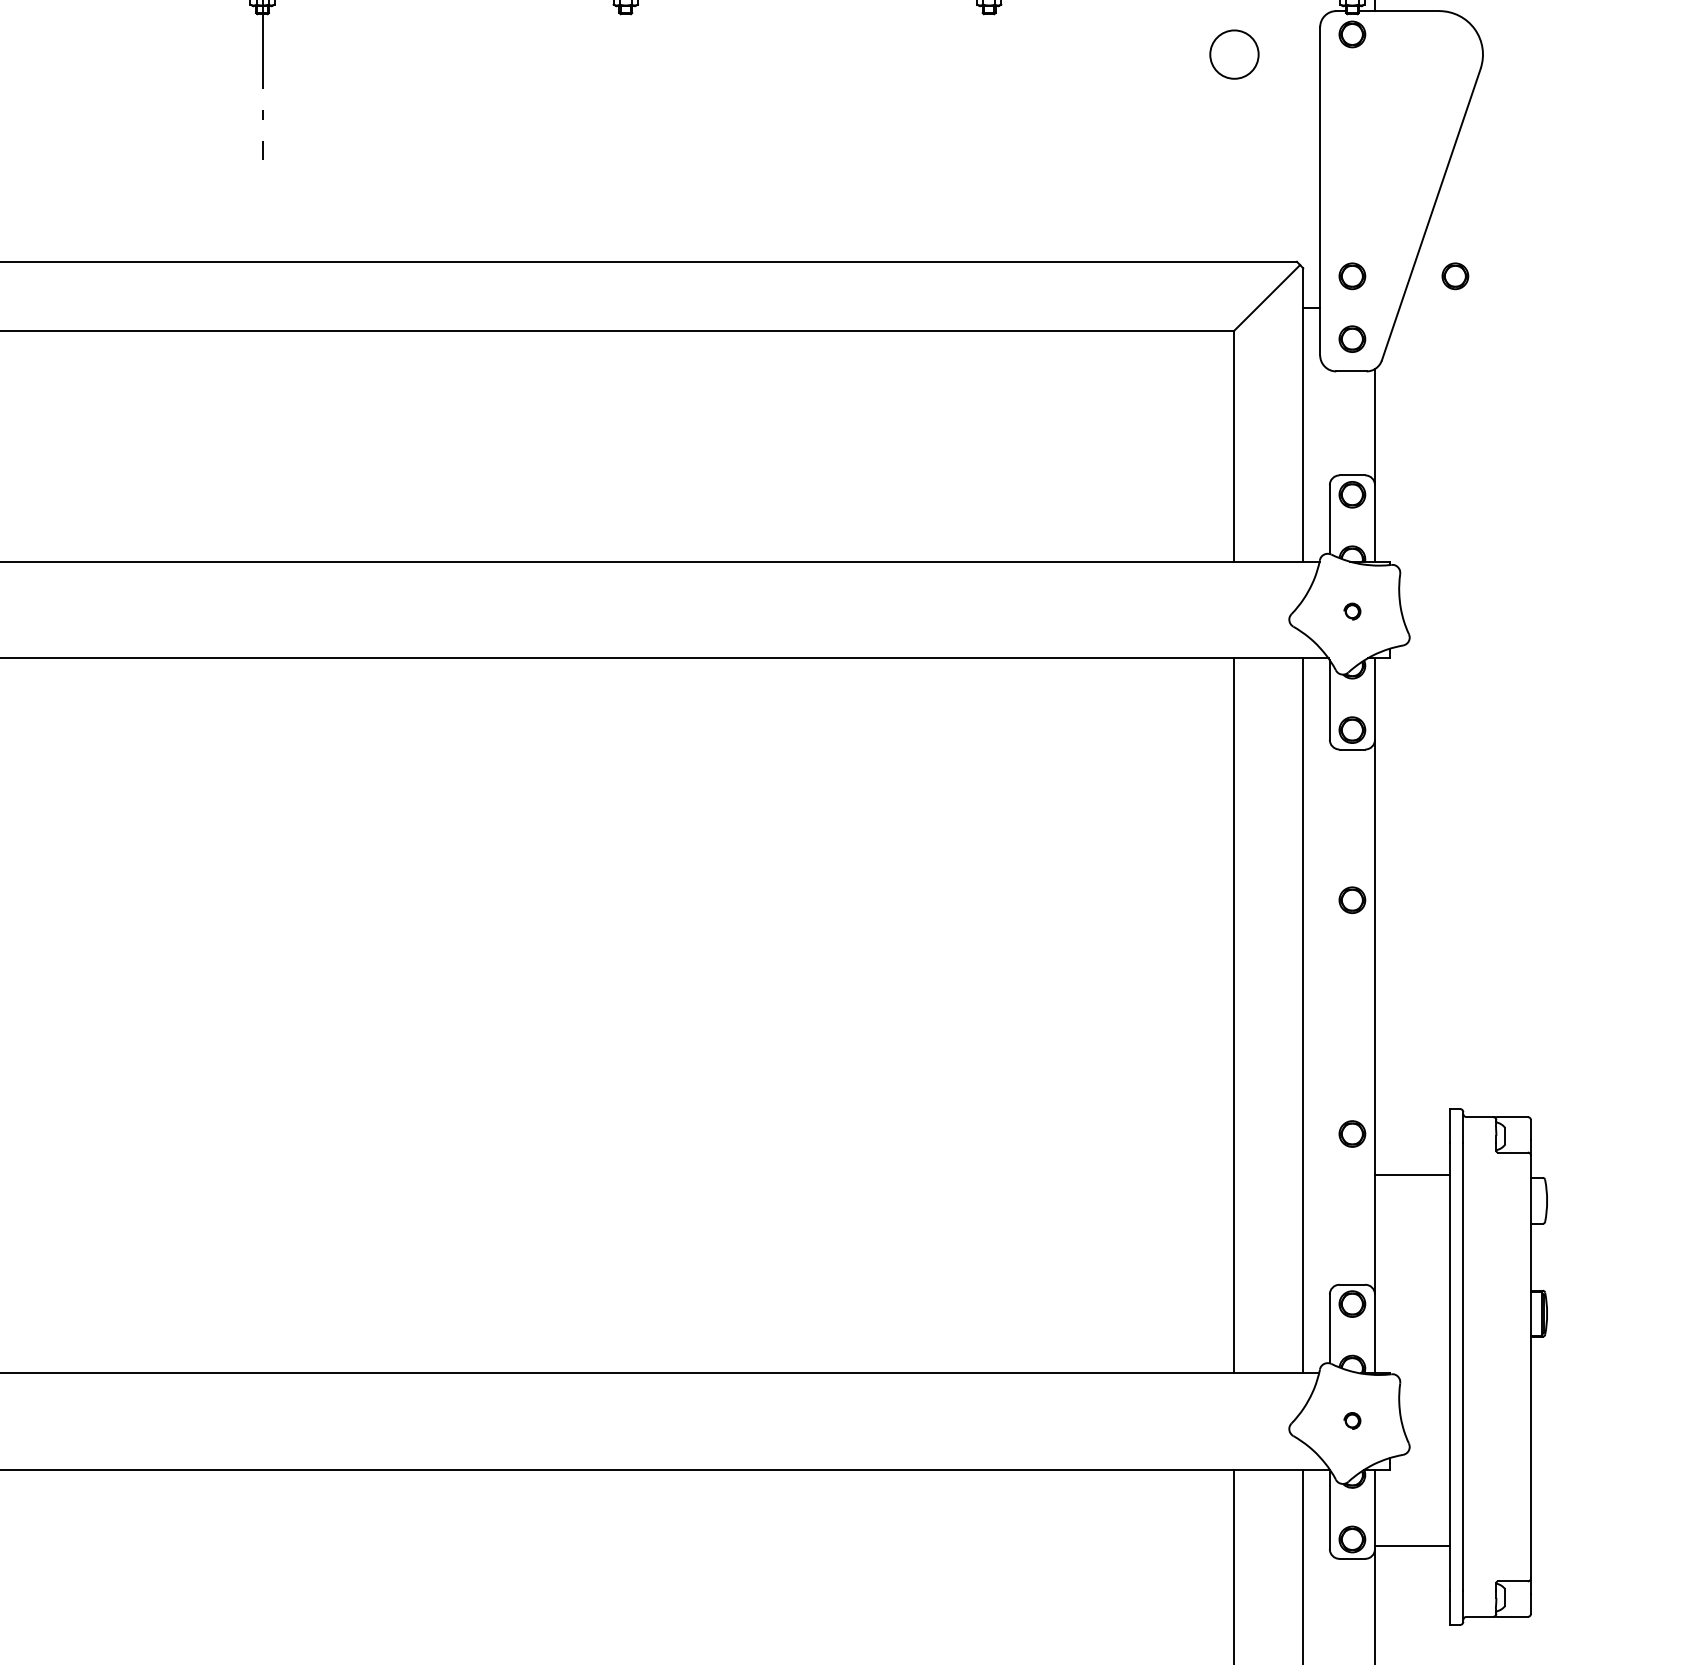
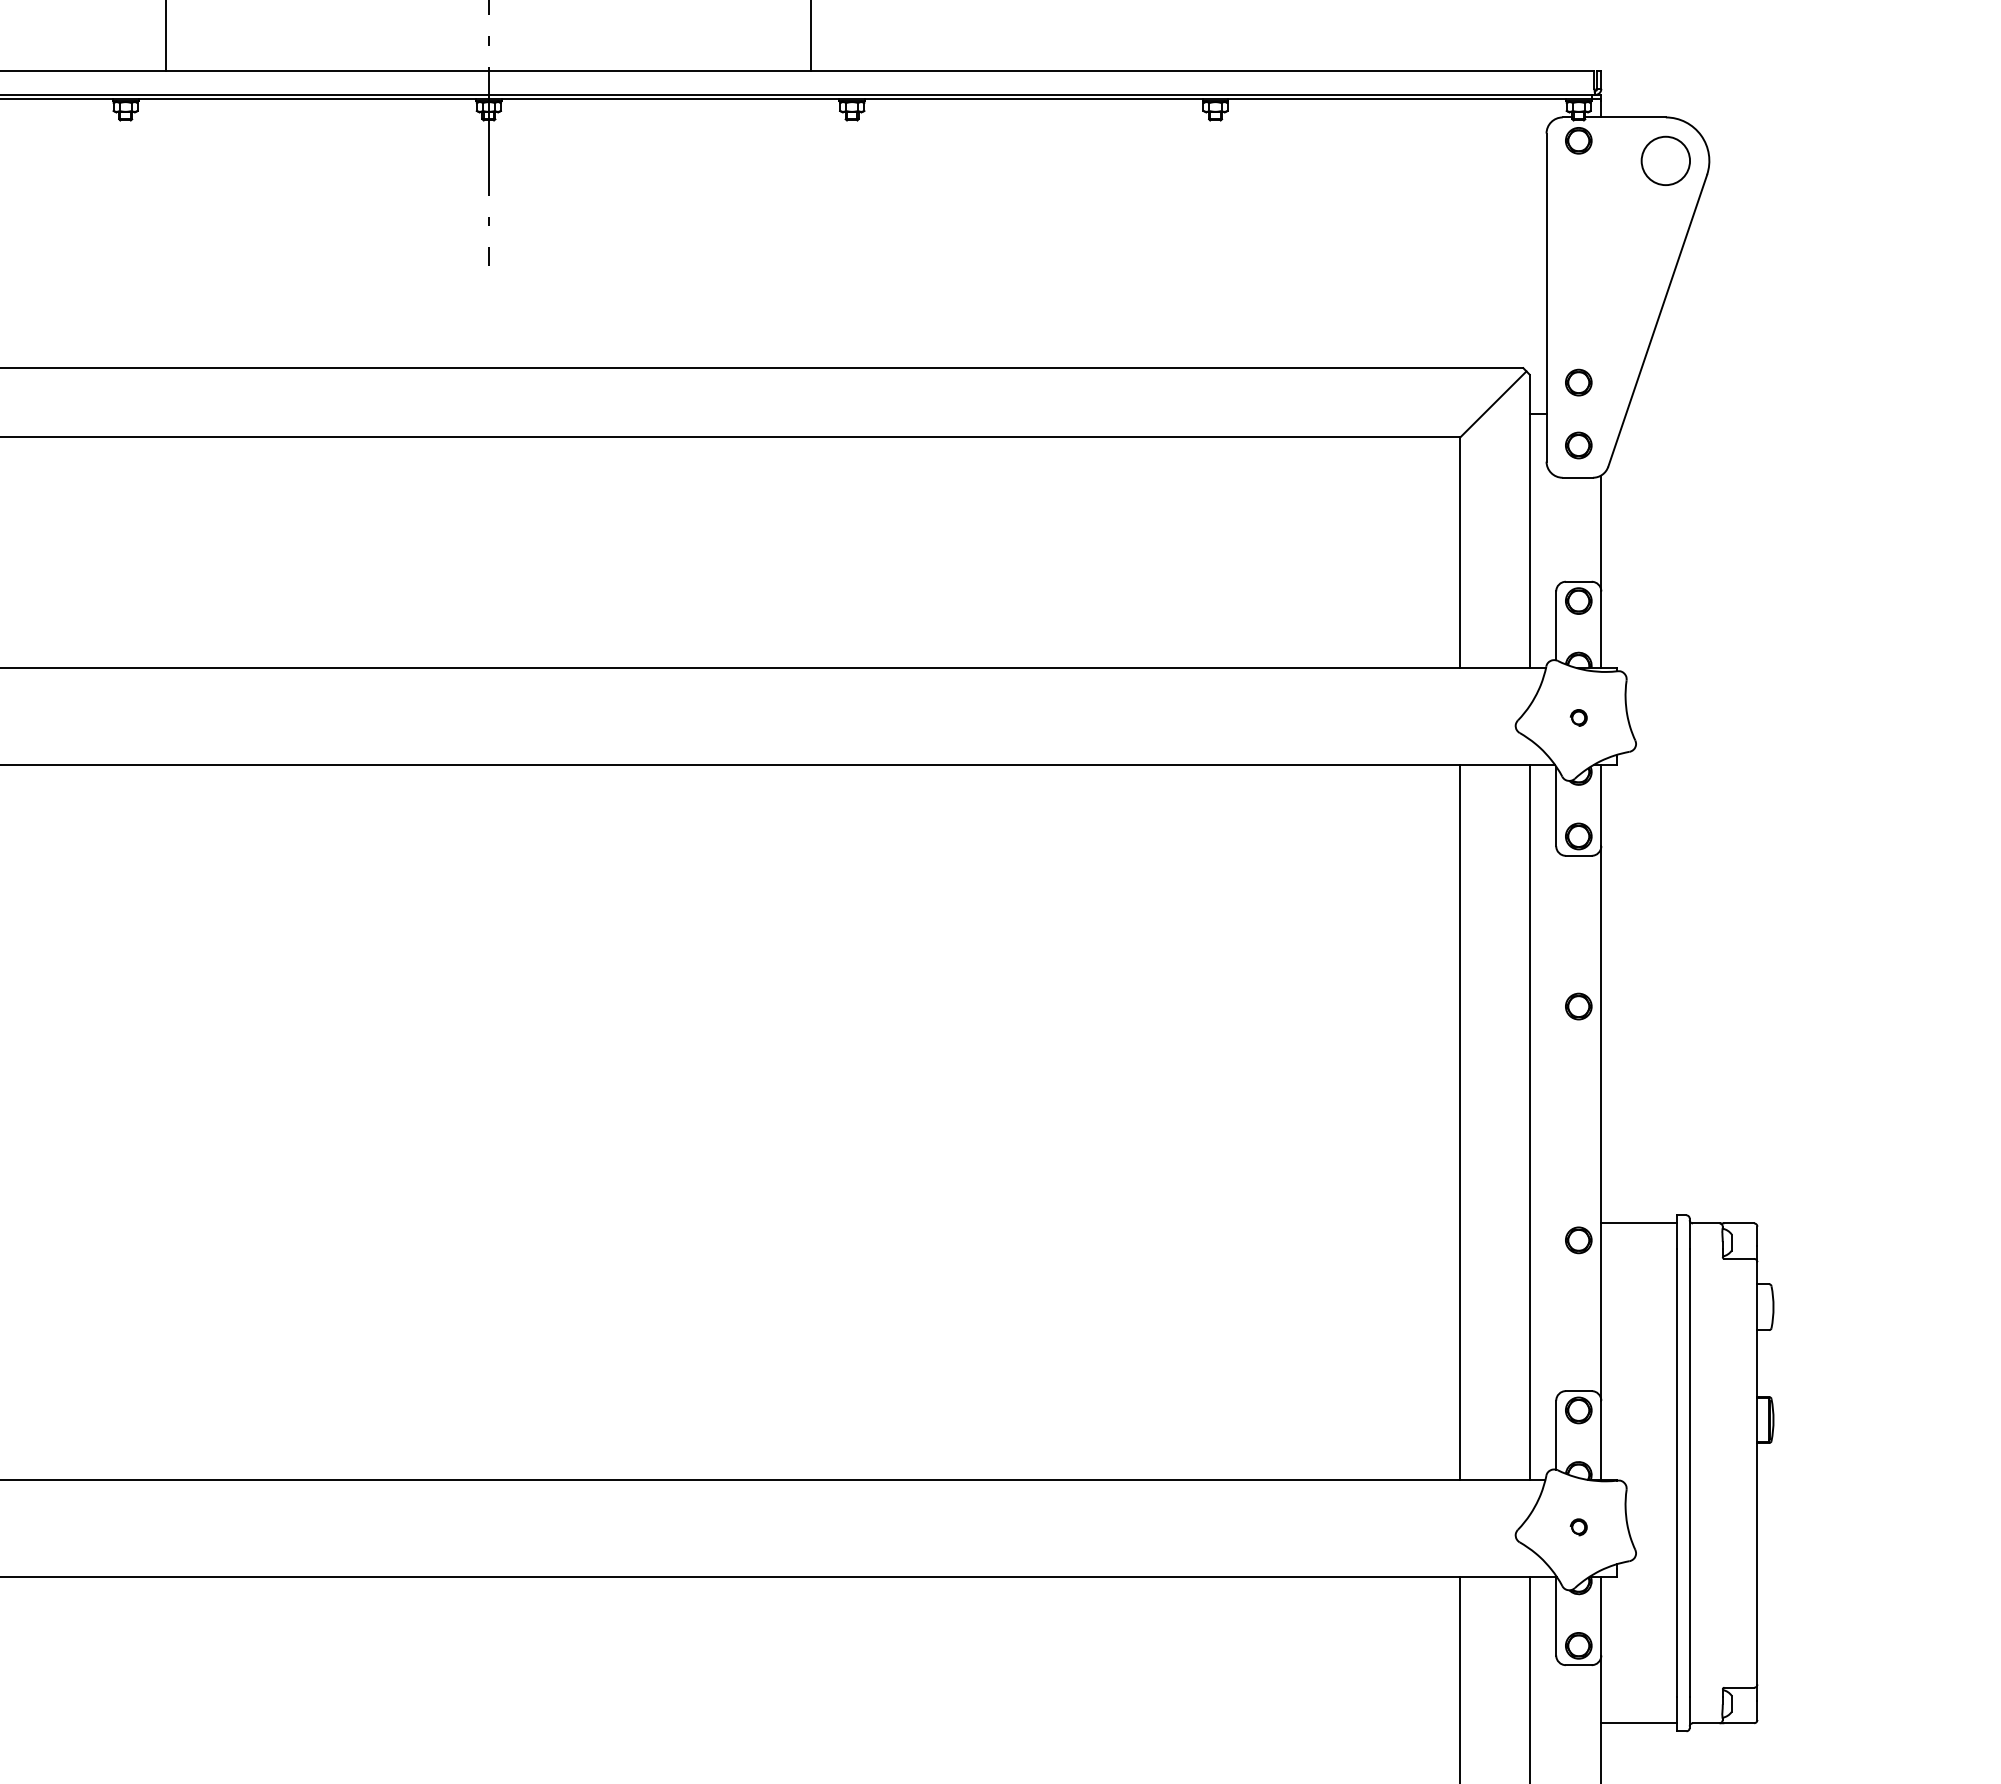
circle: (1234, 54) -> (1665, 160), moved
part: (1455, 276) -> (1681, 382), removed
line: (1412, 1175) -> (1638, 1223), moved
line: (1412, 1546) -> (1638, 1723), moved

